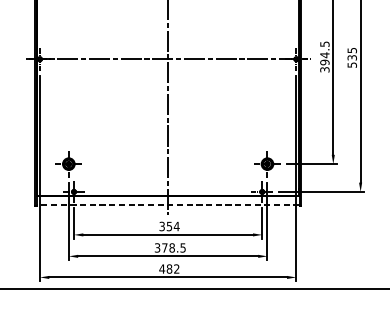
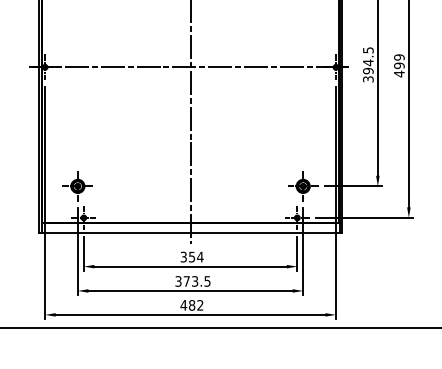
text: (352, 57) -> (399, 65), 535 -> 499
line: (168, 205) -> (190, 233), dashed -> solid
text: (172, 248) -> (195, 281), 378.5 -> 373.5

